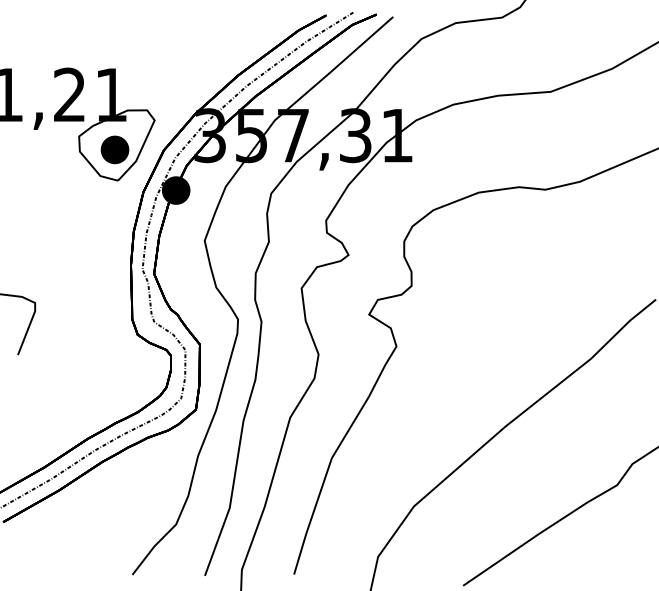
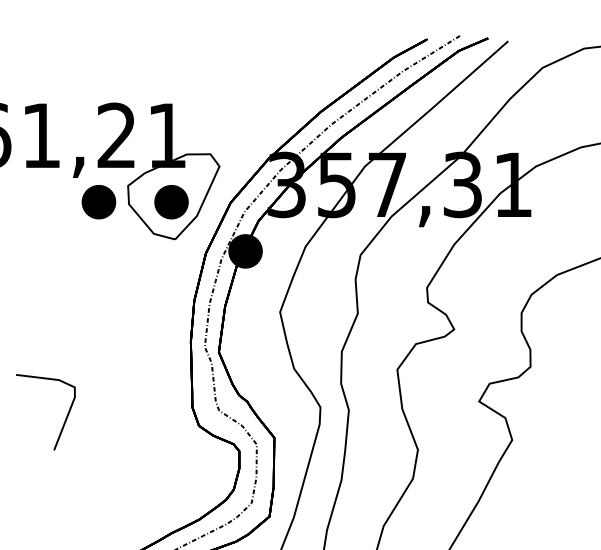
part: (54, 149) -> (98, 201), added

